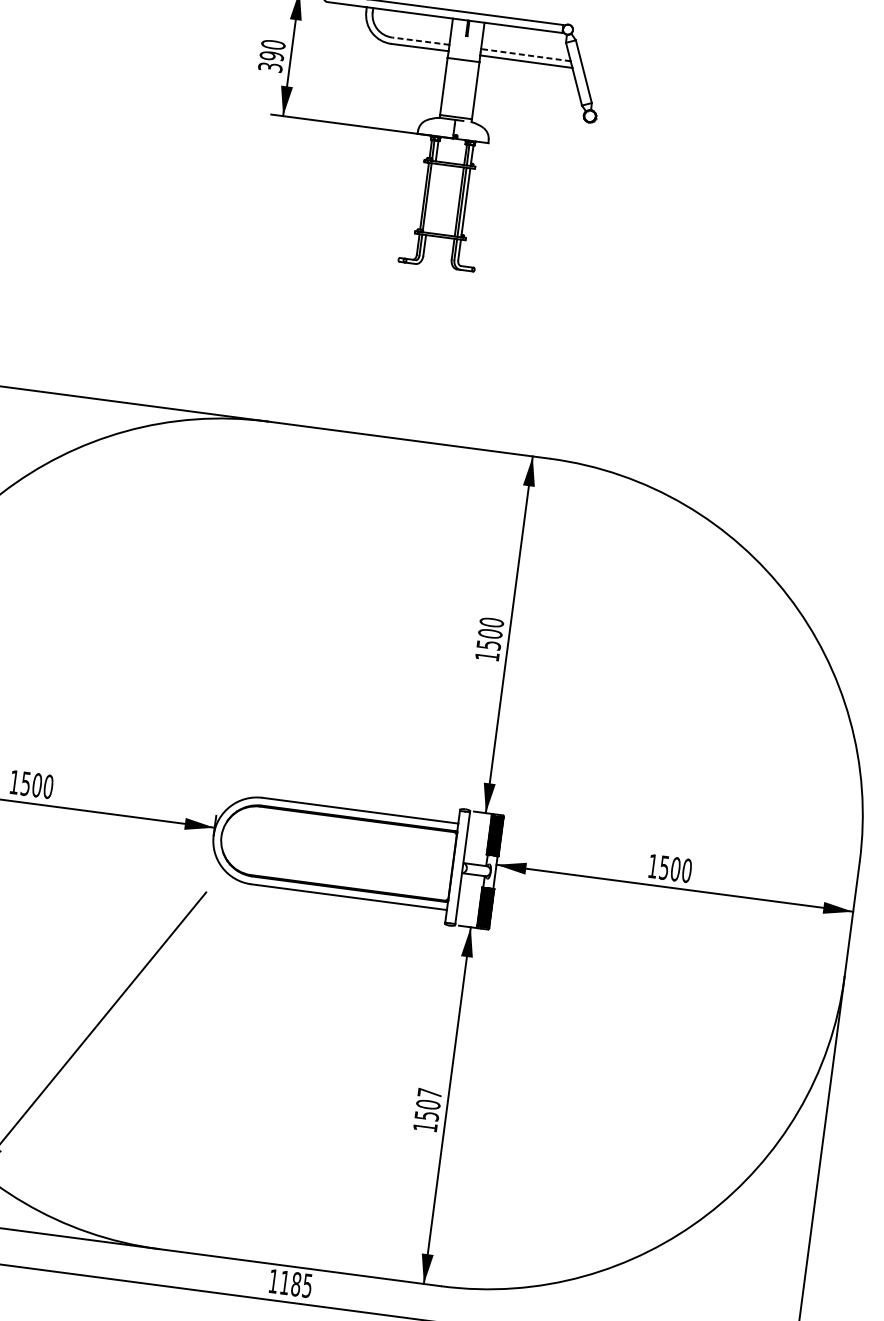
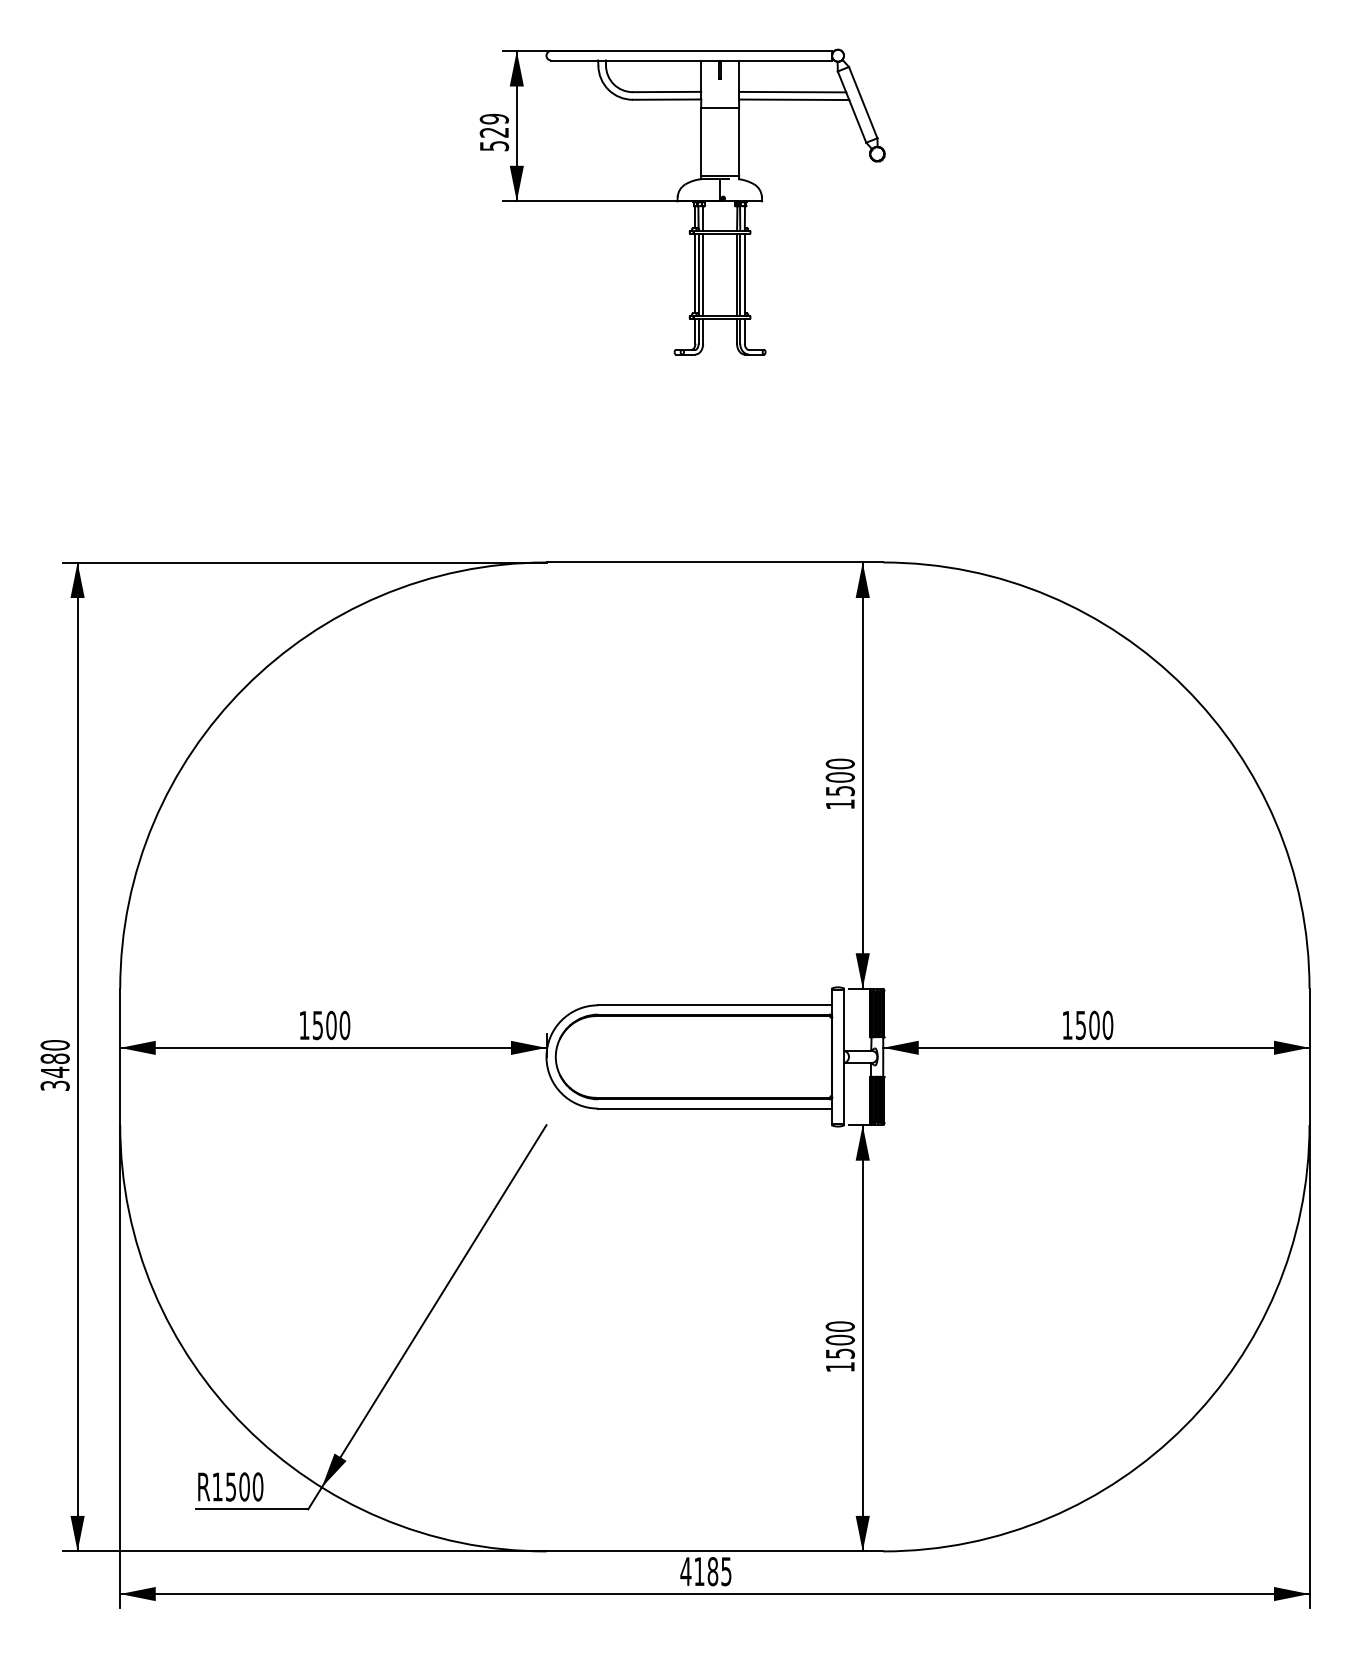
line: (420, 41) -> (666, 92), dashed -> solid
text: (272, 55) -> (494, 131), 390 -> 529
line: (525, 55) -> (792, 92), dashed -> solid
line: (431, 197) -> (703, 274), added
text: (429, 1093) -> (839, 1326), 1507 -> 1500
text: (273, 1281) -> (685, 1571), 1185 -> 4185

